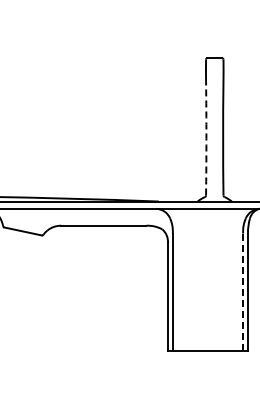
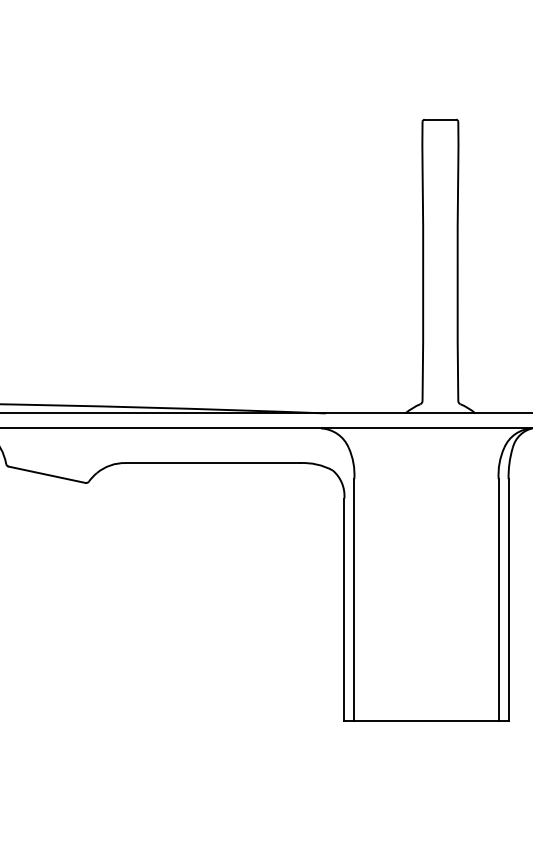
arc: (206, 138) -> (423, 284), dashed -> solid
line: (243, 292) -> (499, 600), dashed -> solid

